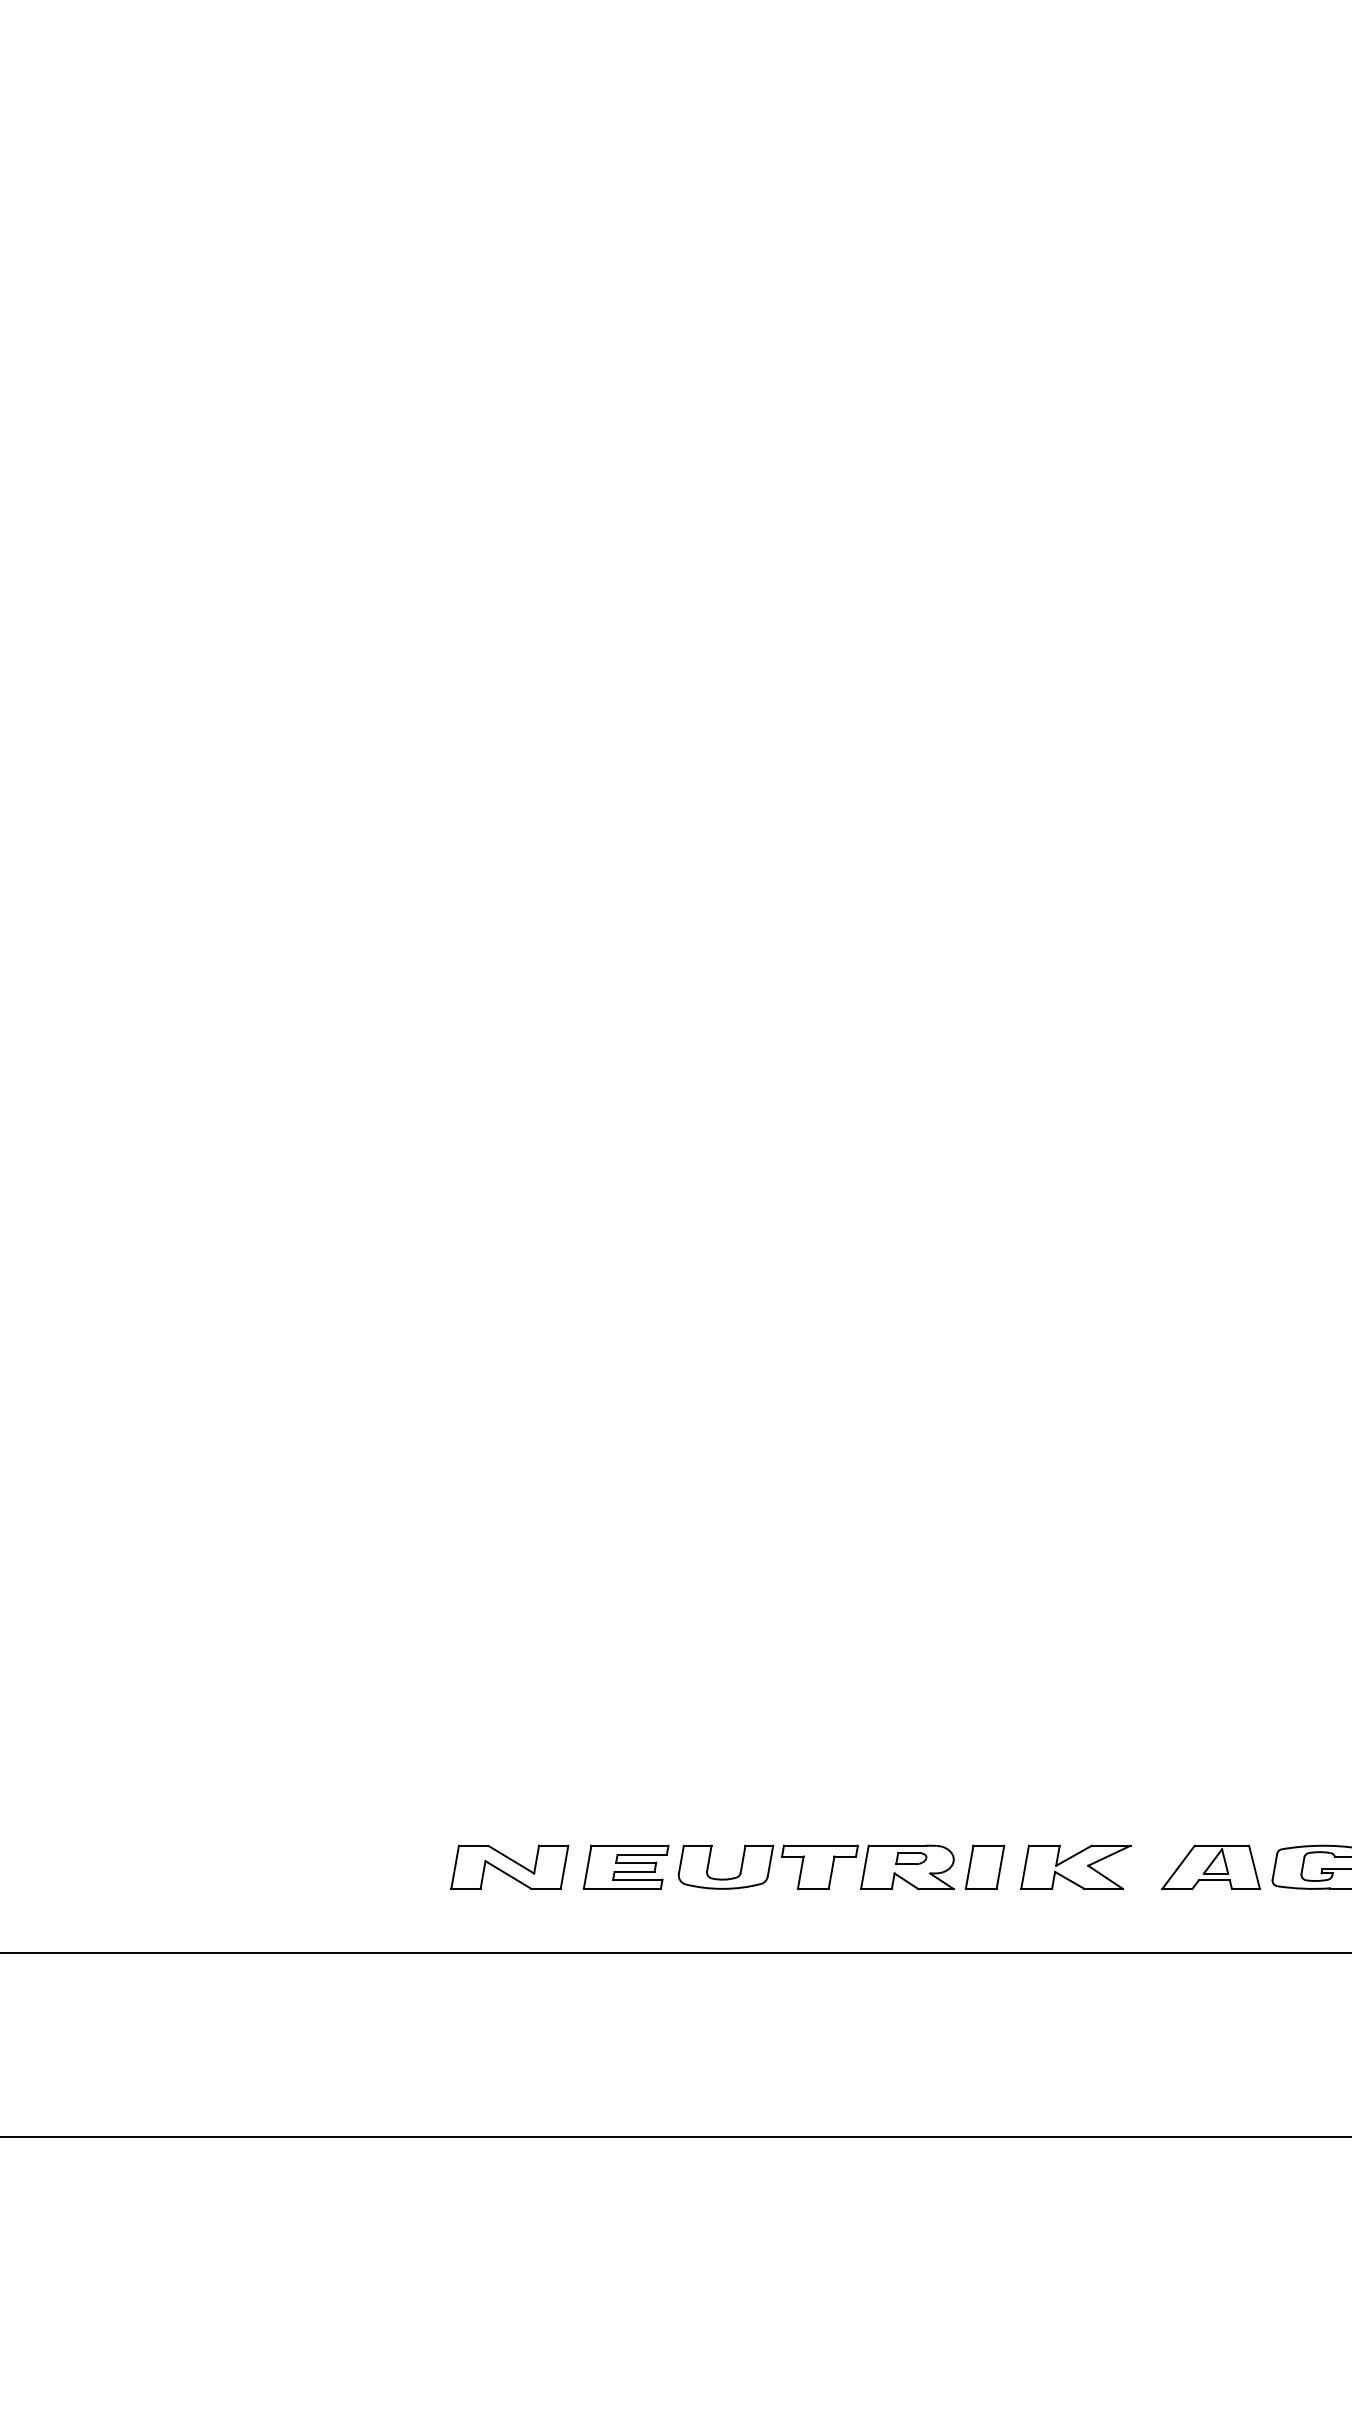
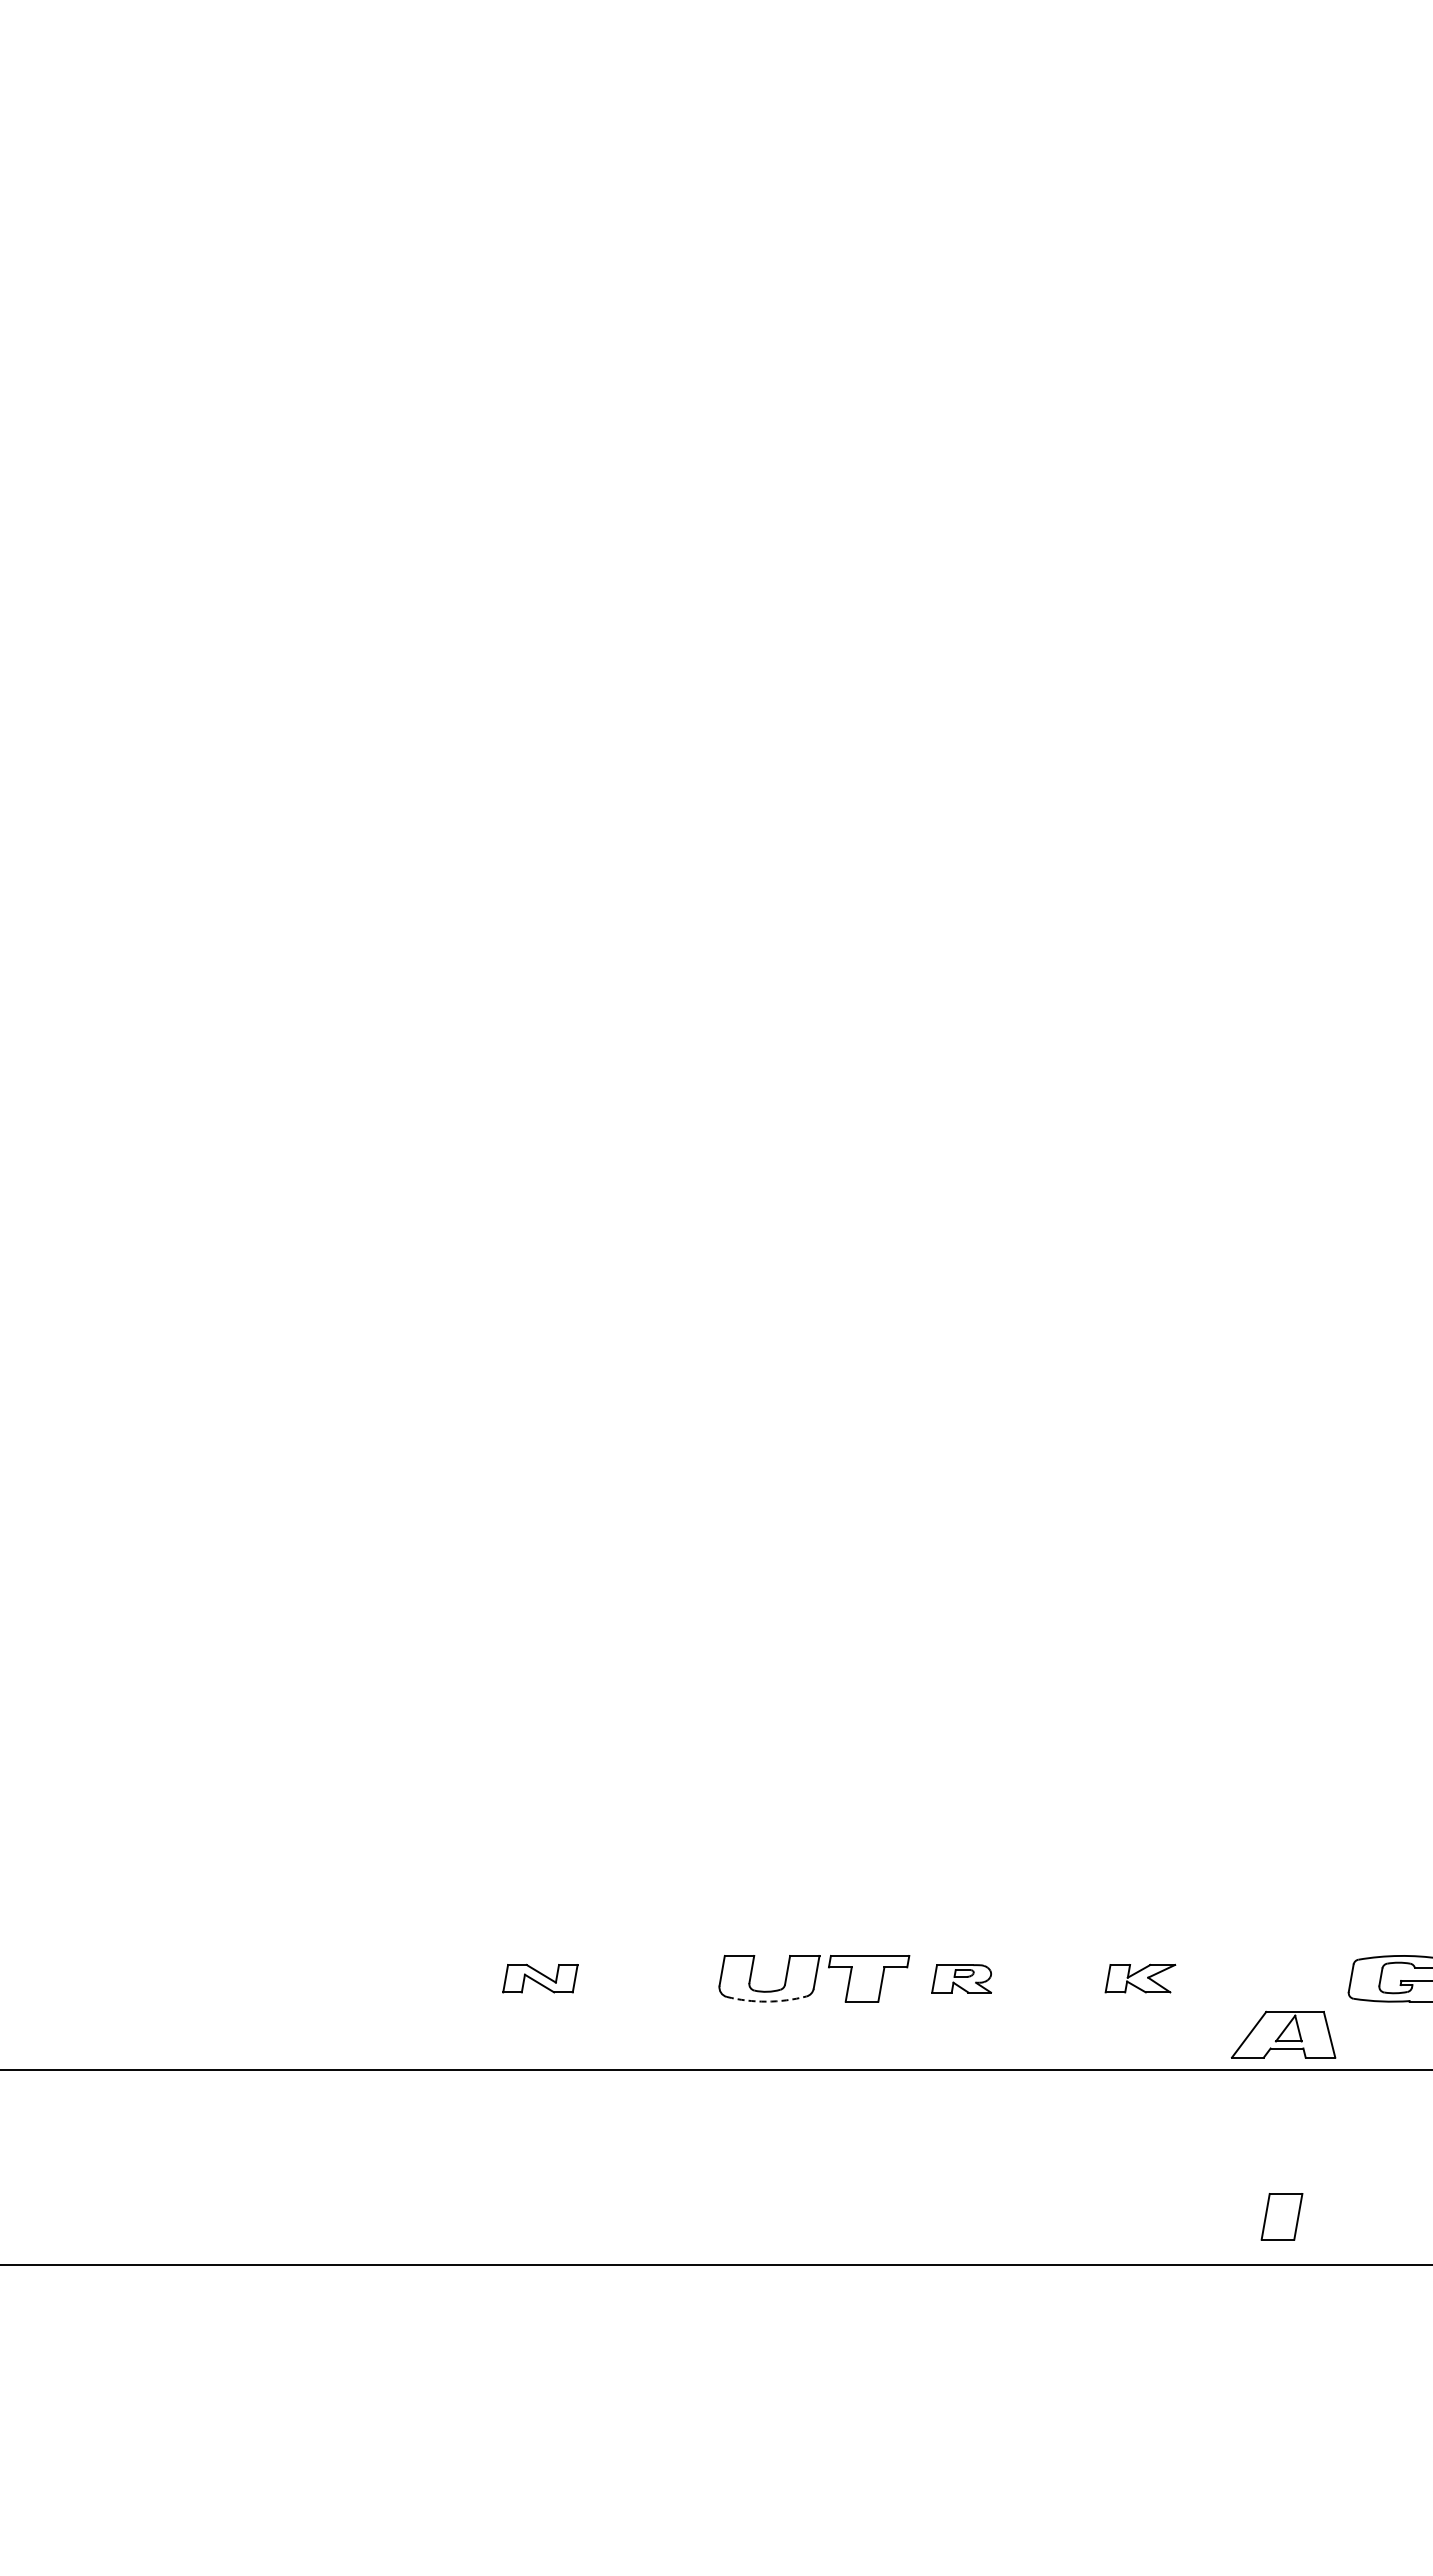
part: (509, 1867) -> (540, 1978), size x0.6
part: (625, 1867) -> (663, 1978), removed
part: (907, 1867) -> (961, 1978), size x0.6
part: (984, 1867) -> (1281, 2216), moved
part: (1076, 1867) -> (1140, 1978), size x0.6
part: (1211, 1867) -> (1283, 2034), moved
arc: (723, 1888) -> (766, 2001), solid -> dashed

